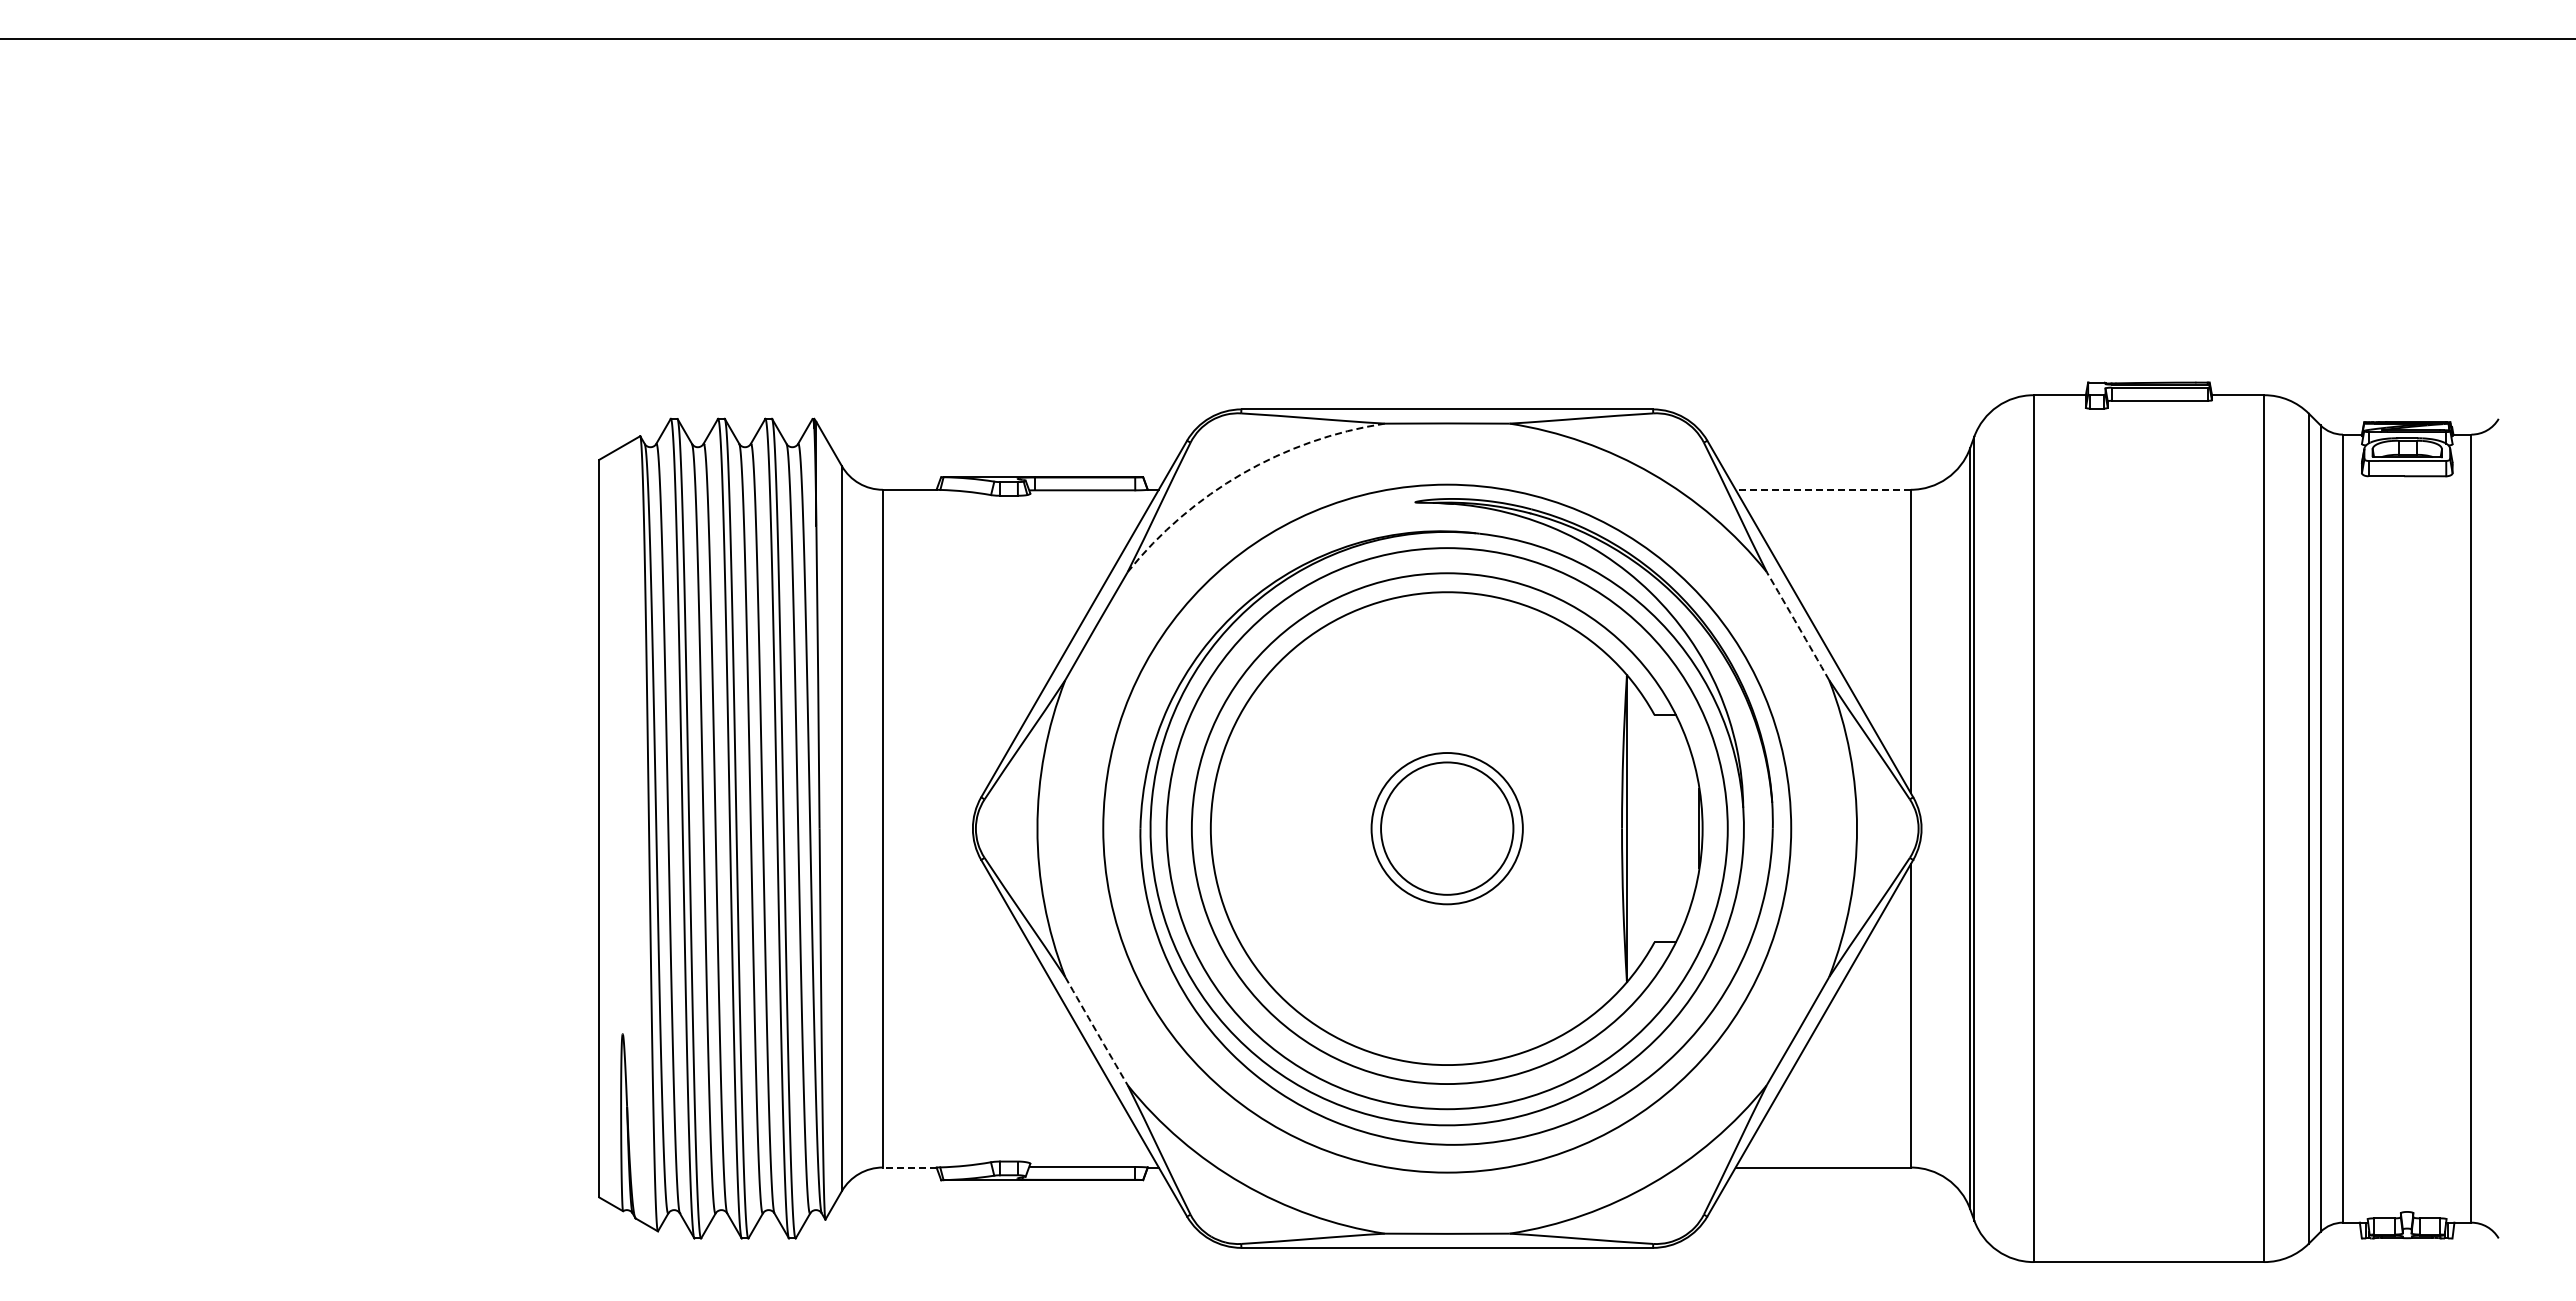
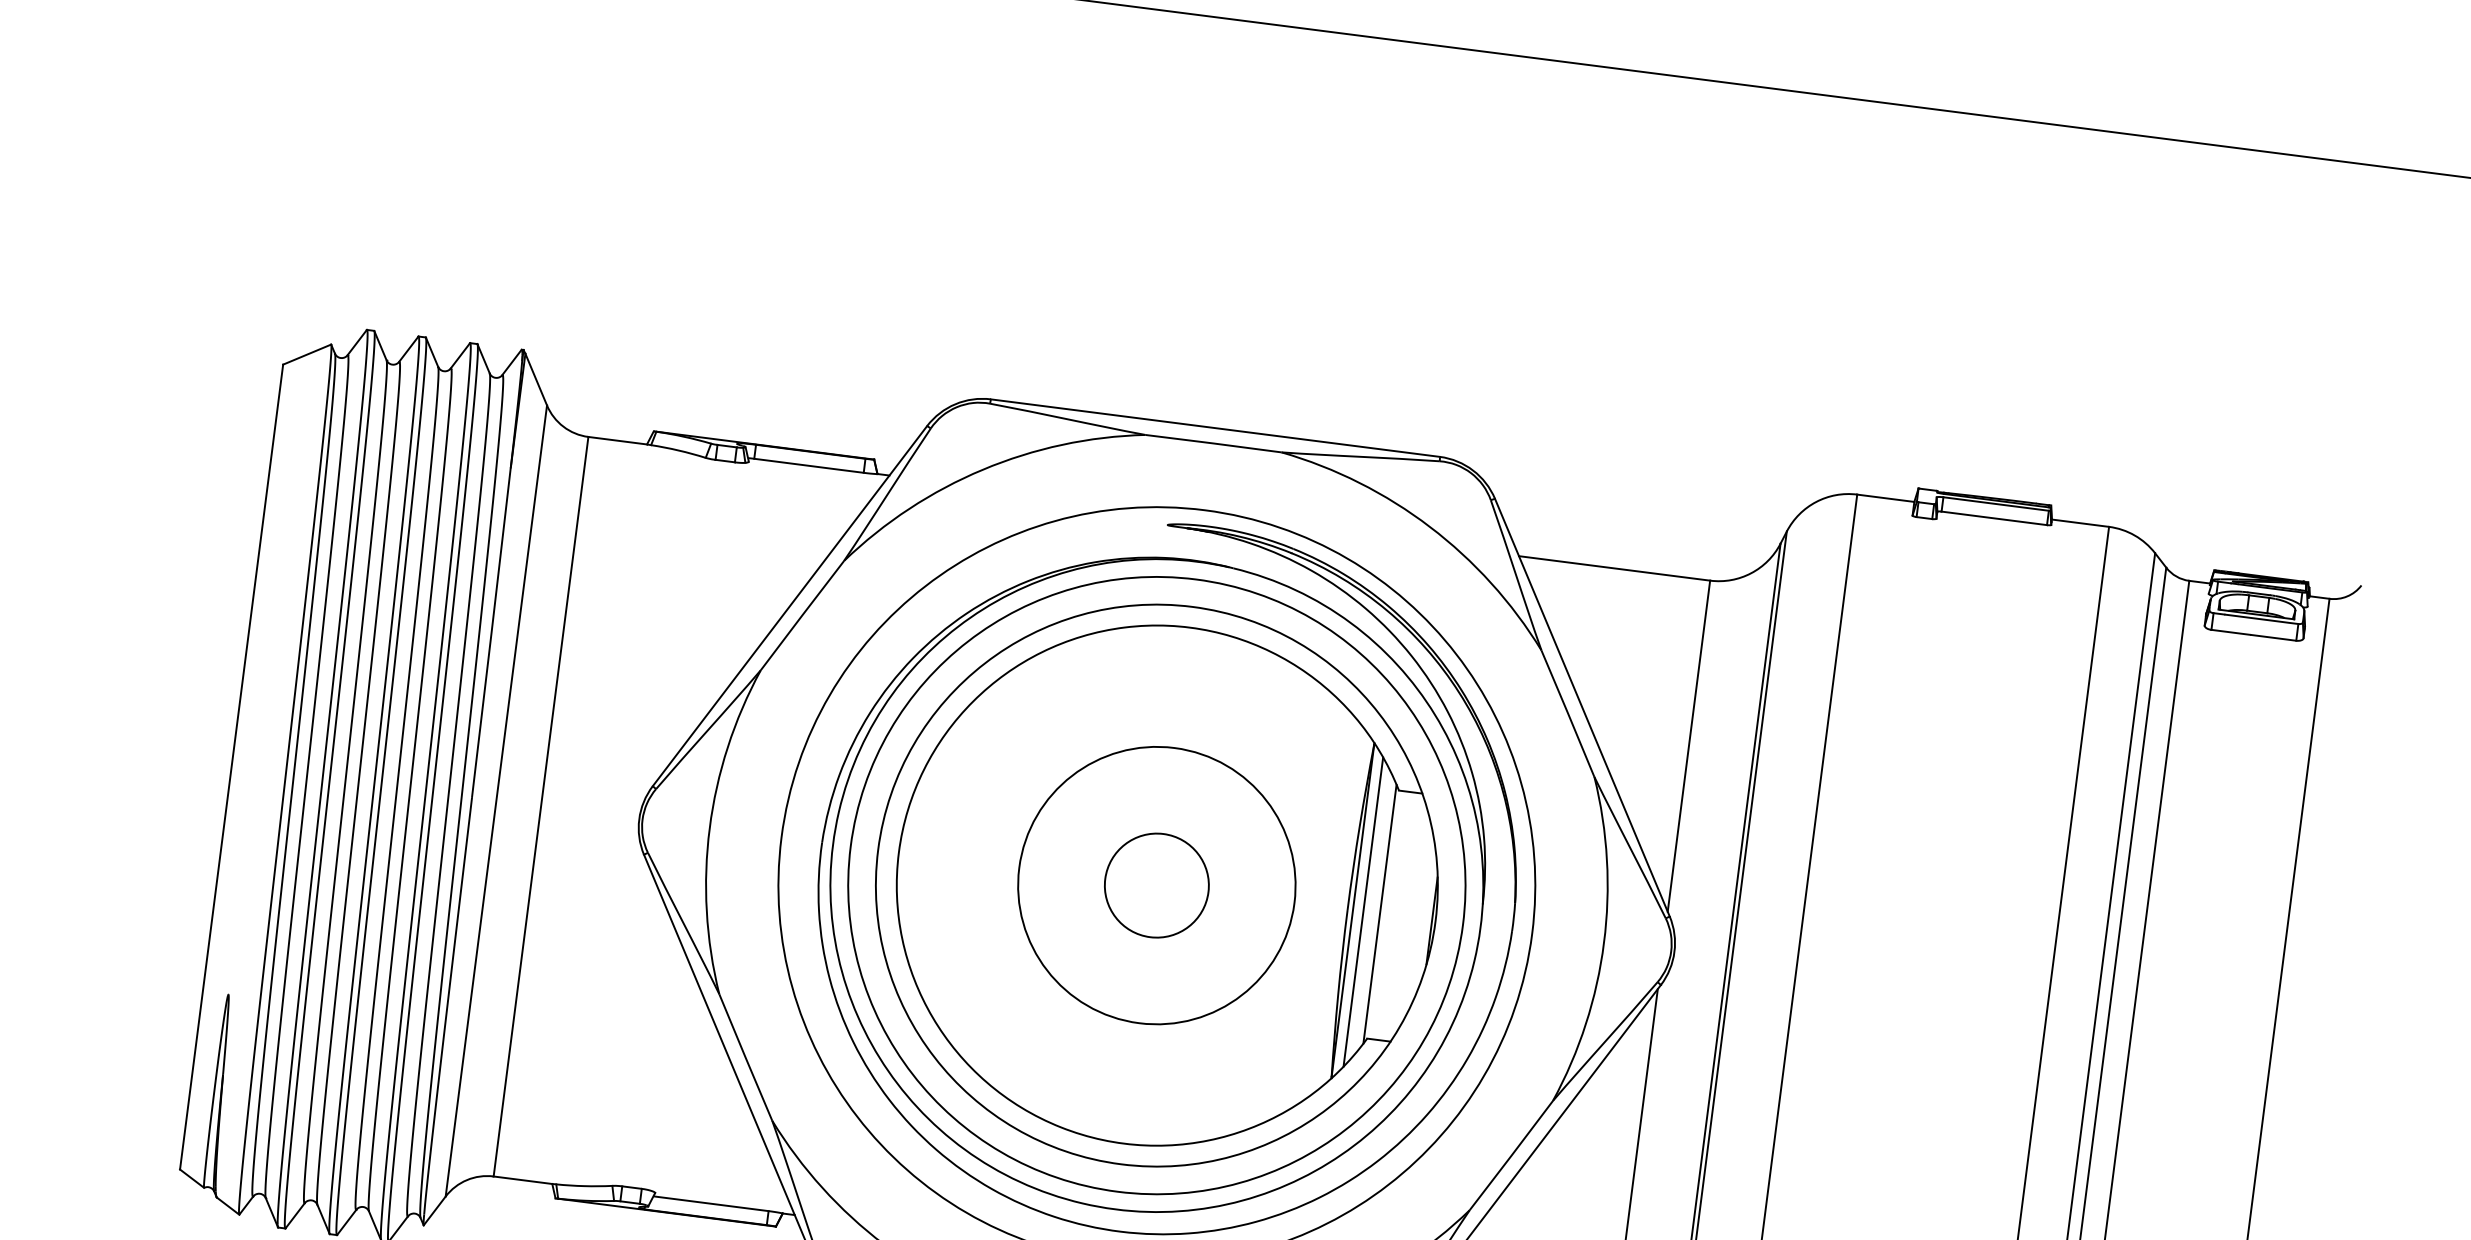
arc: (1242, 473) -> (983, 469), dashed -> solid
line: (1823, 489) -> (1614, 568), dashed -> solid
arc: (1798, 626) -> (1568, 714), dashed -> solid
circle: (1446, 828) -> (1156, 885), size x0.71
circle: (1447, 828) -> (1157, 885), size x1.67
line: (1636, 828) -> (1363, 911), added
line: (1651, 828) -> (1379, 913), added
arc: (1096, 1031) -> (745, 1057), dashed -> solid
line: (909, 1167) -> (522, 1180), dashed -> solid

